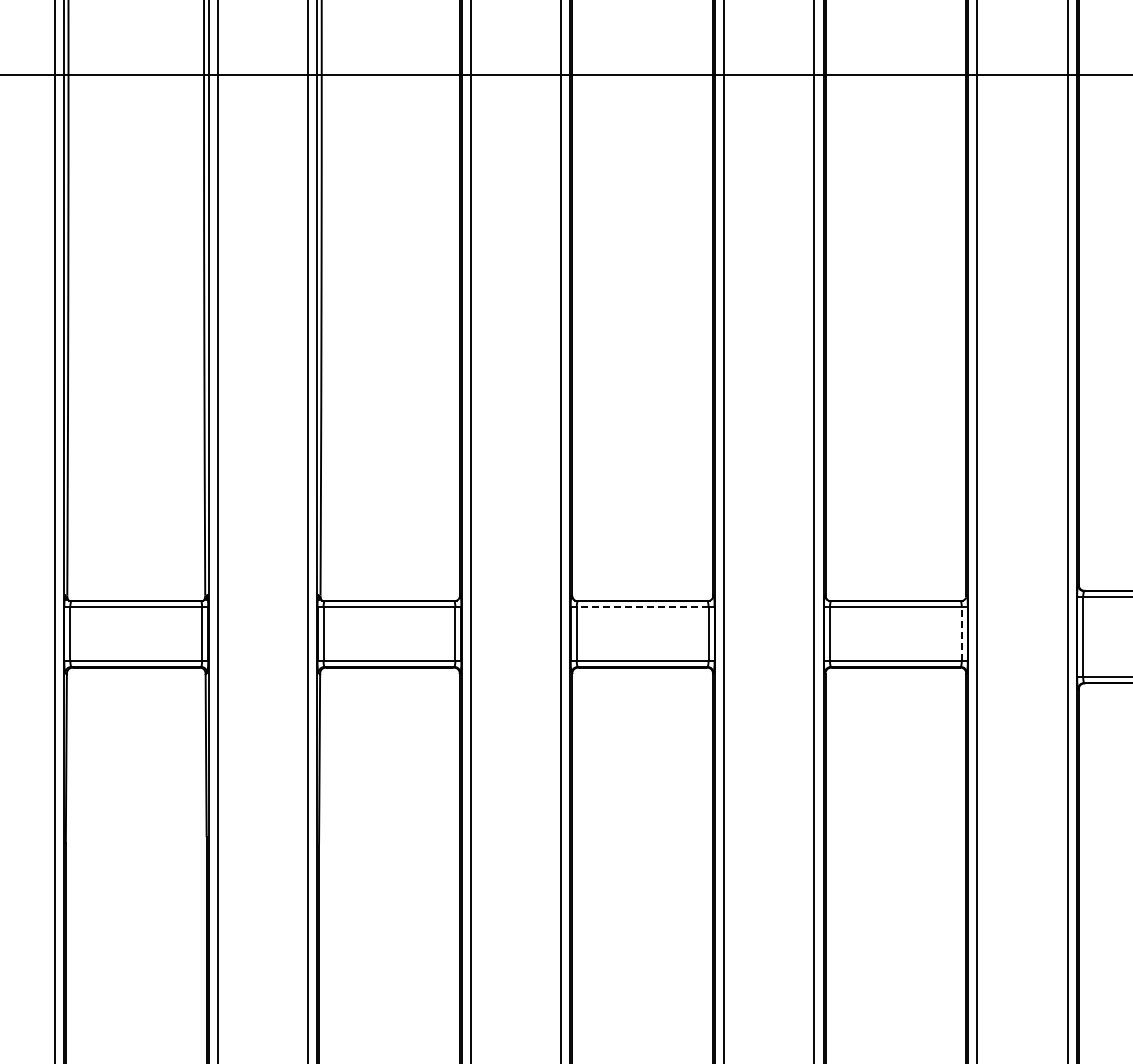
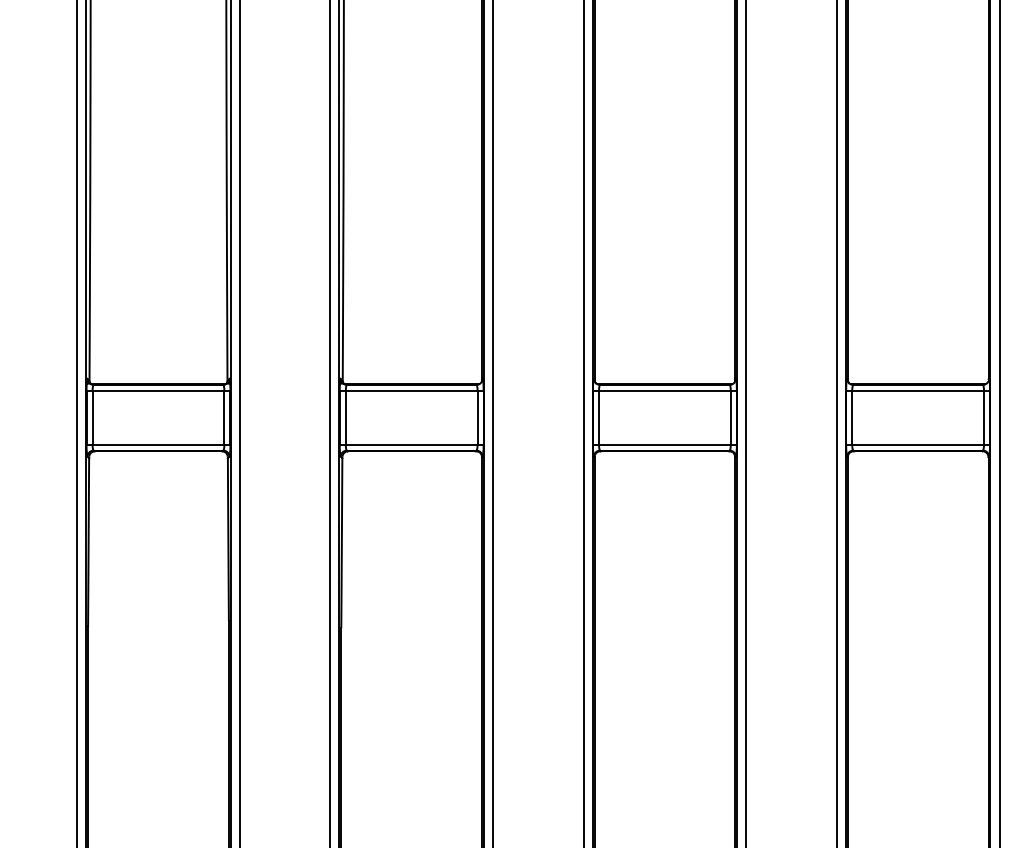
line: (642, 607) -> (664, 391), dashed -> solid
line: (961, 634) -> (983, 418), dashed -> solid

